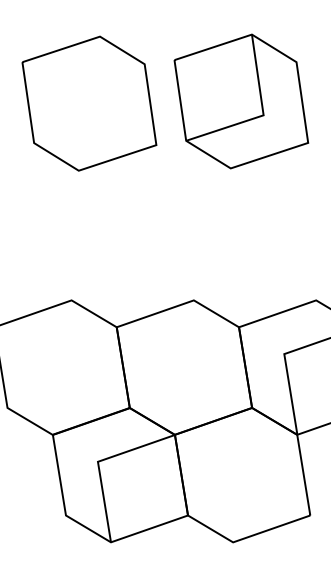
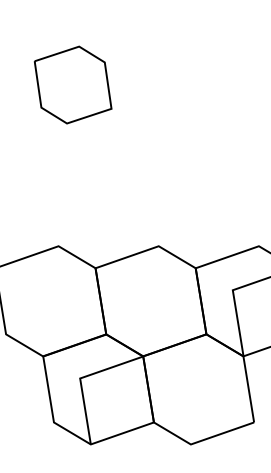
part: (241, 100) -> (197, 82), removed
part: (88, 102) -> (72, 84), size x0.7

